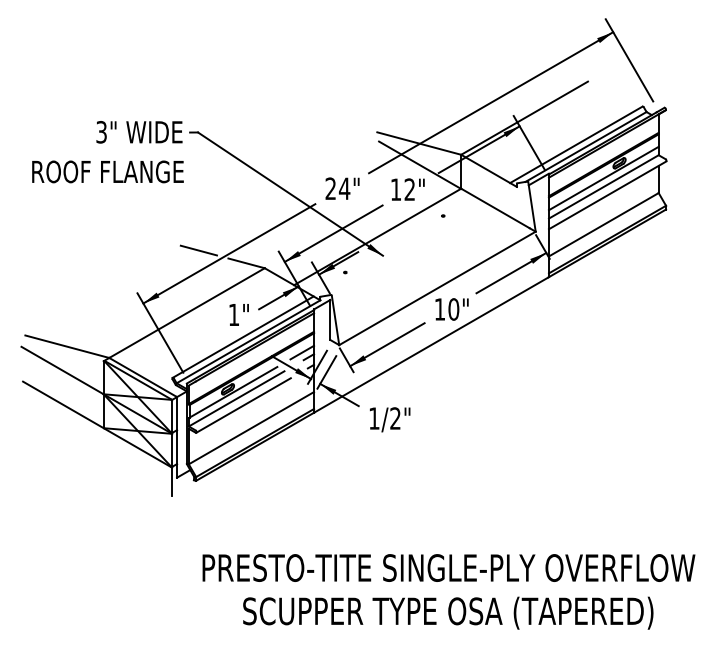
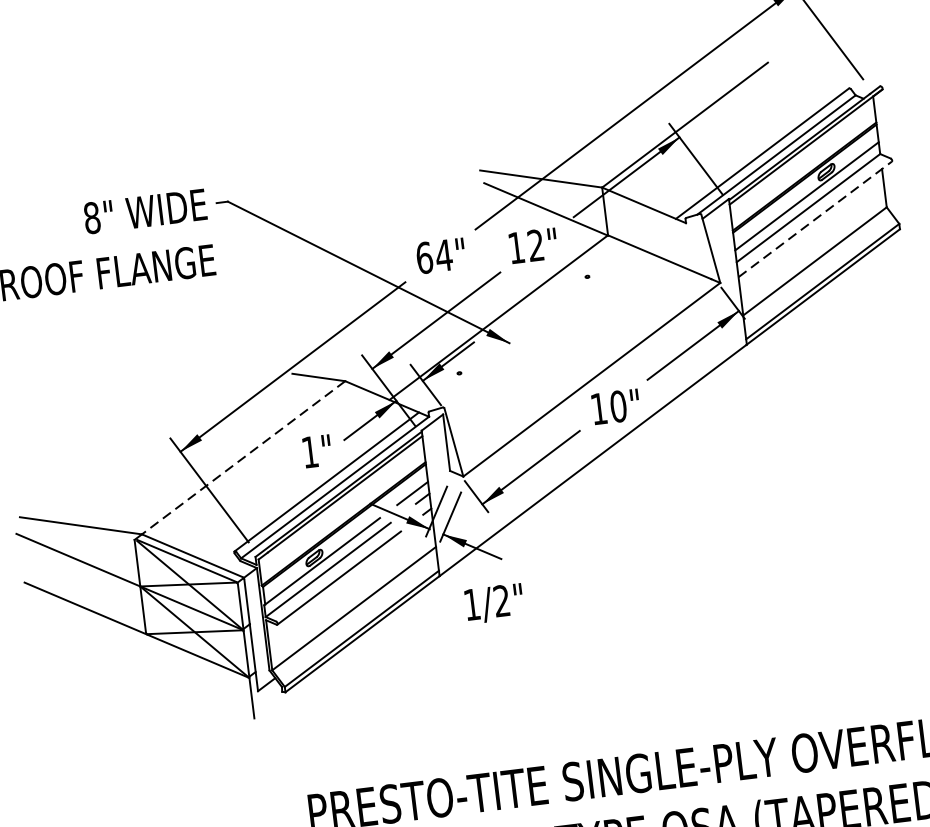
text: (101, 132) -> (91, 218), 3" -> 8"
text: (330, 188) -> (423, 257), 24" -> 64"
line: (607, 195) -> (815, 219), solid -> dashed
line: (198, 250) -> (248, 367), removed
line: (187, 313) -> (244, 458), solid -> dashed
text: (390, 419) -> (495, 603), moved

